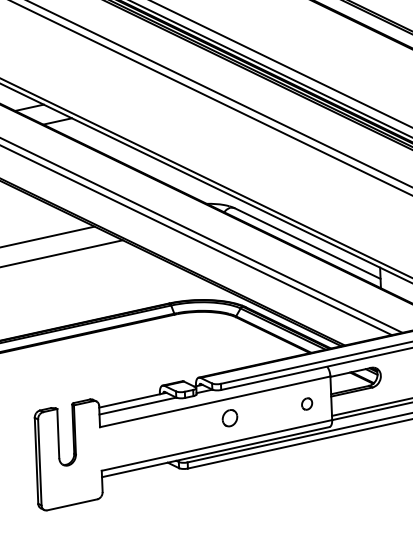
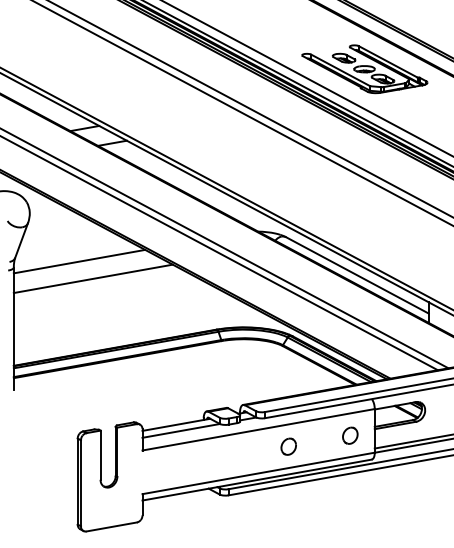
part: (306, 37) -> (364, 69), added
part: (307, 403) -> (350, 435), size x1.43
part: (229, 417) -> (288, 446), moved

